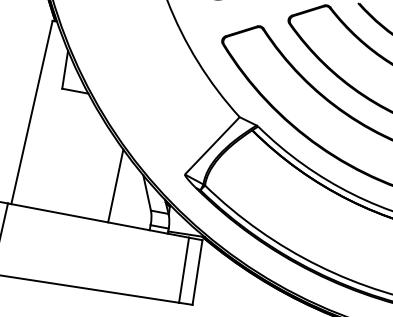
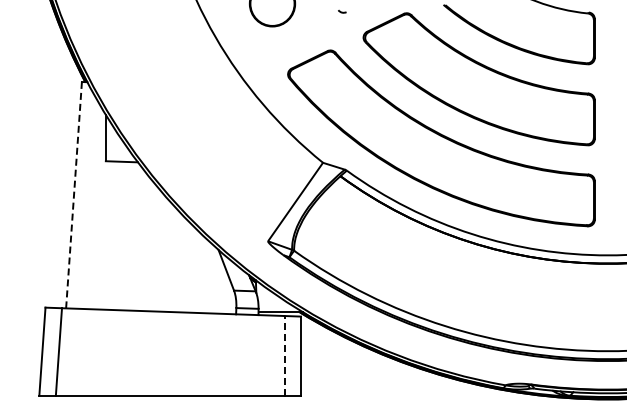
line: (32, 112) -> (74, 194), solid -> dashed
line: (115, 185) -> (187, 267), removed
line: (184, 269) -> (284, 355), solid -> dashed

